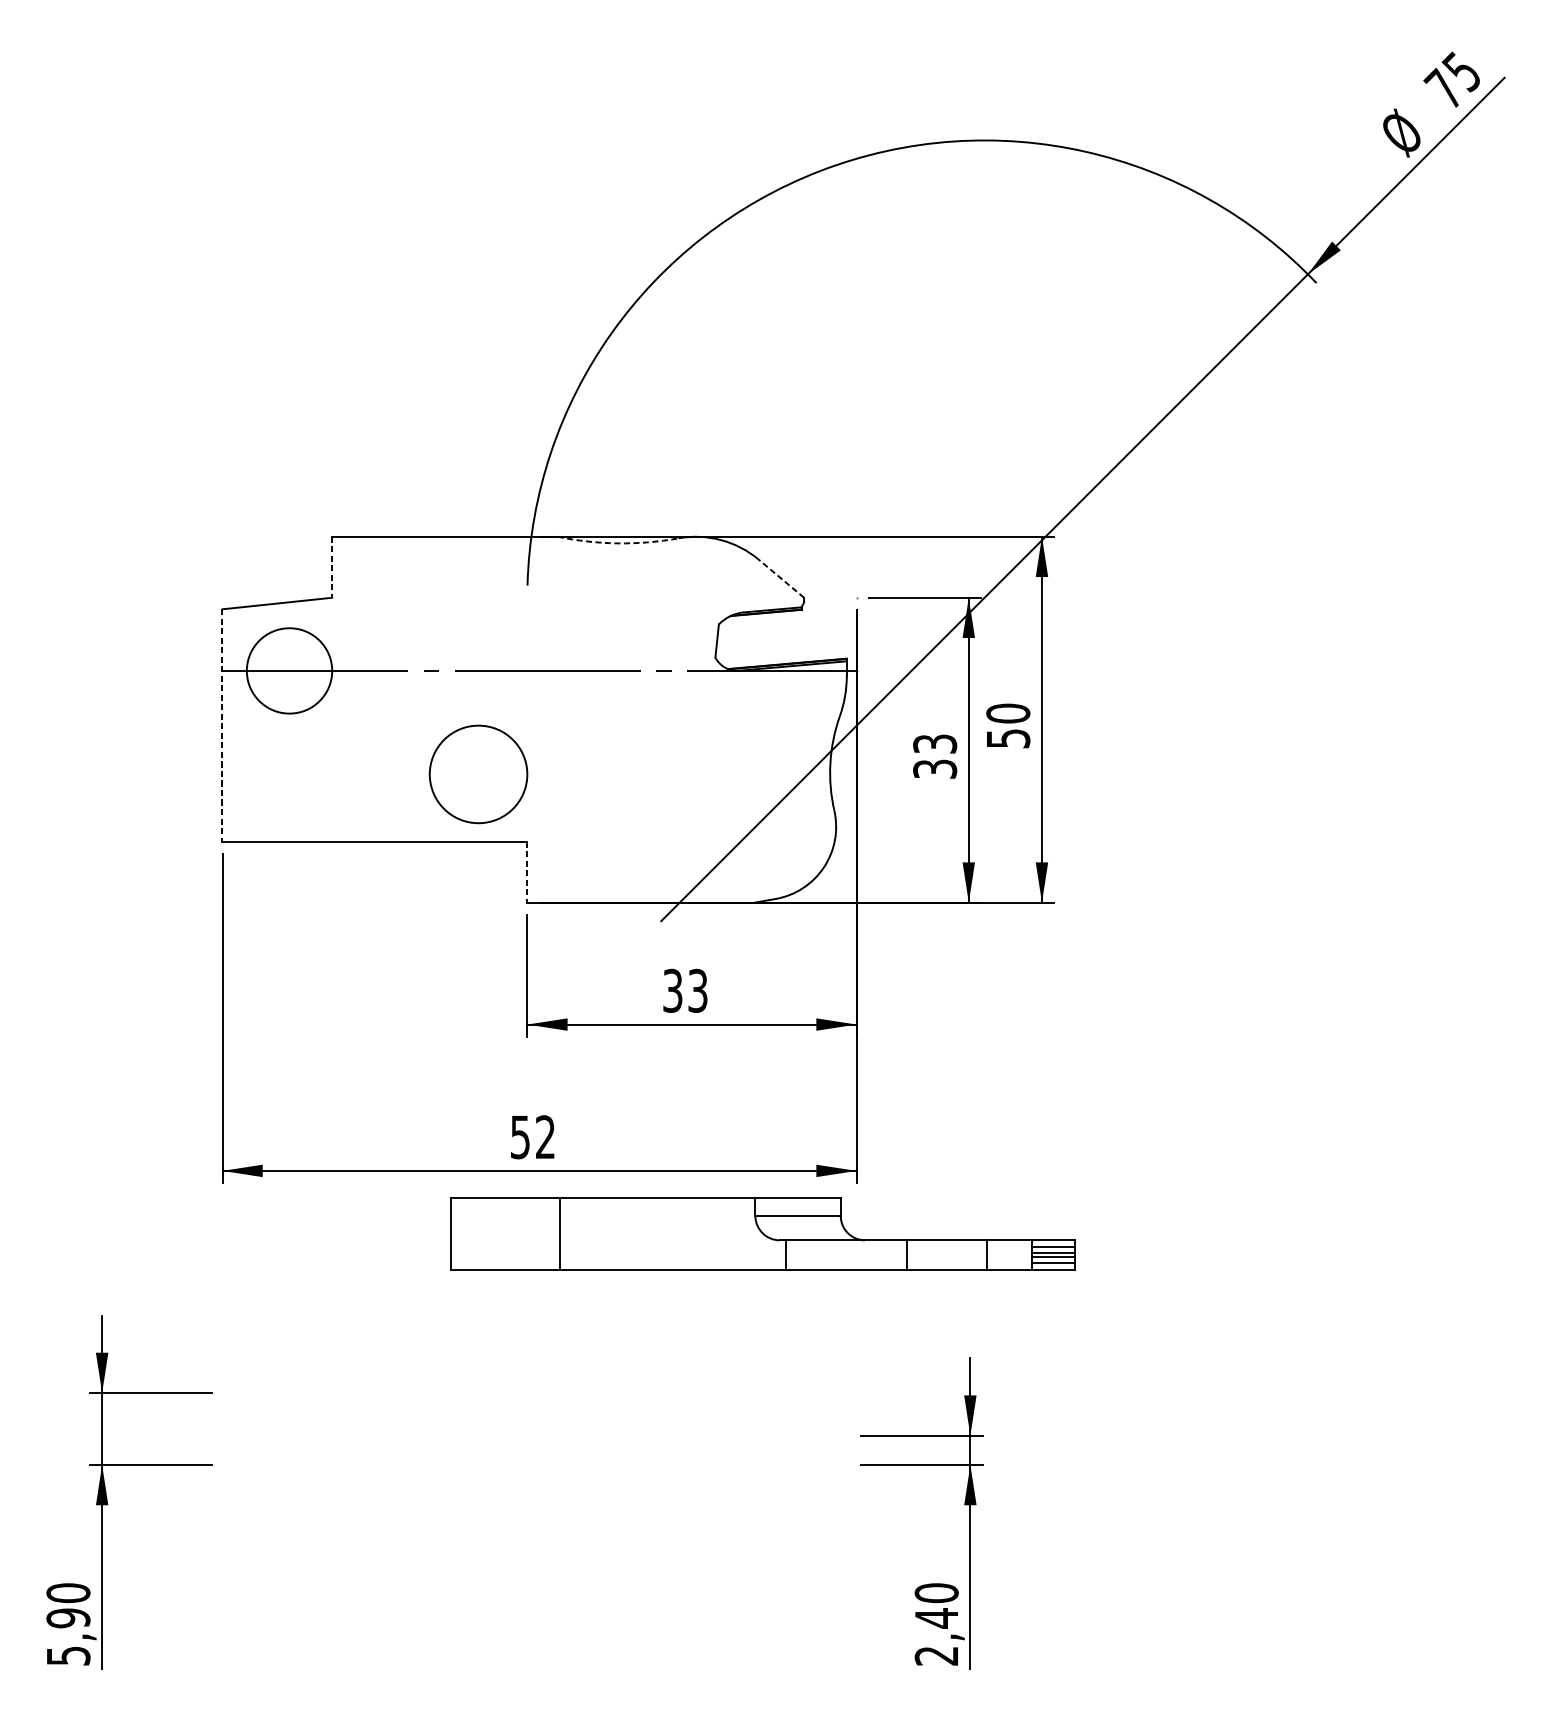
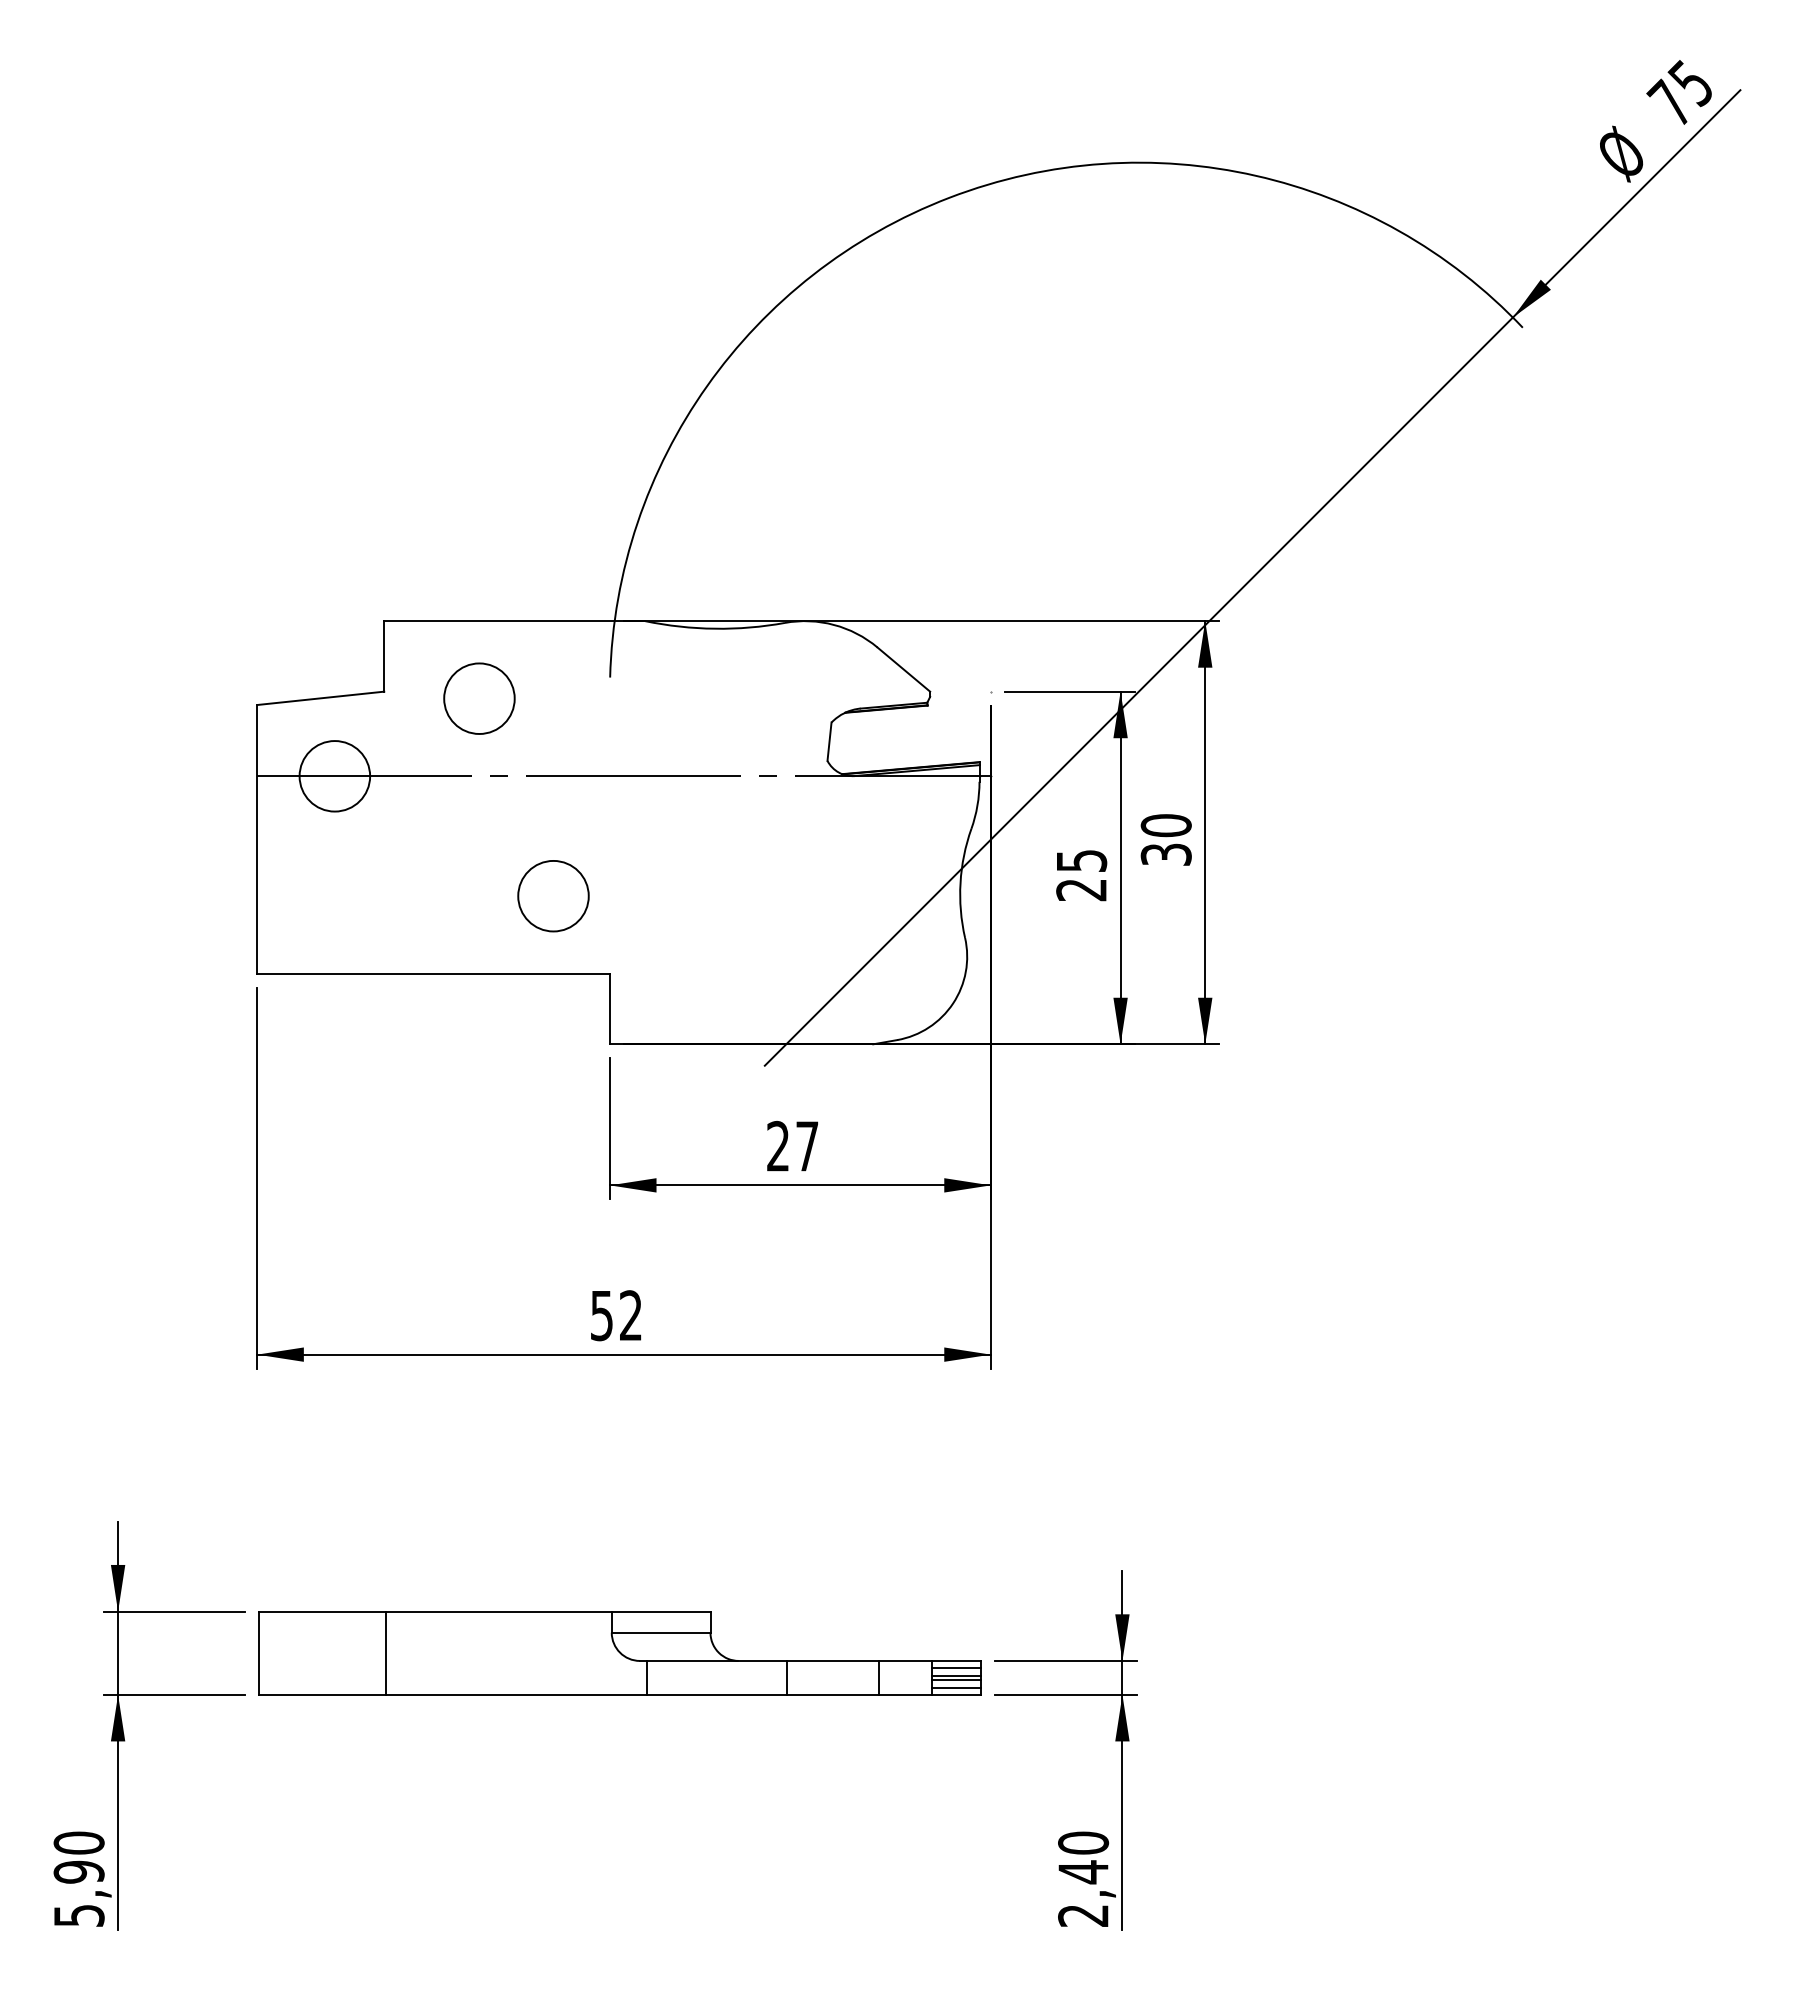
arc: (617, 543) -> (714, 628), dashed -> solid
line: (332, 567) -> (384, 656), dashed -> solid
line: (781, 578) -> (903, 669), dashed -> solid
circle: (414, 603) -> (479, 698), added
circle: (289, 671) -> (334, 776), size x0.71
line: (222, 725) -> (257, 839), dashed -> solid
text: (1007, 738) -> (1165, 854), 50 -> 30
text: (935, 756) -> (1081, 875), 33 -> 25
circle: (478, 774) -> (553, 896), size x0.62
line: (526, 872) -> (609, 1009), dashed -> solid
text: (685, 990) -> (792, 1145), 33 -> 27
part: (762, 1233) -> (619, 1653), moved

